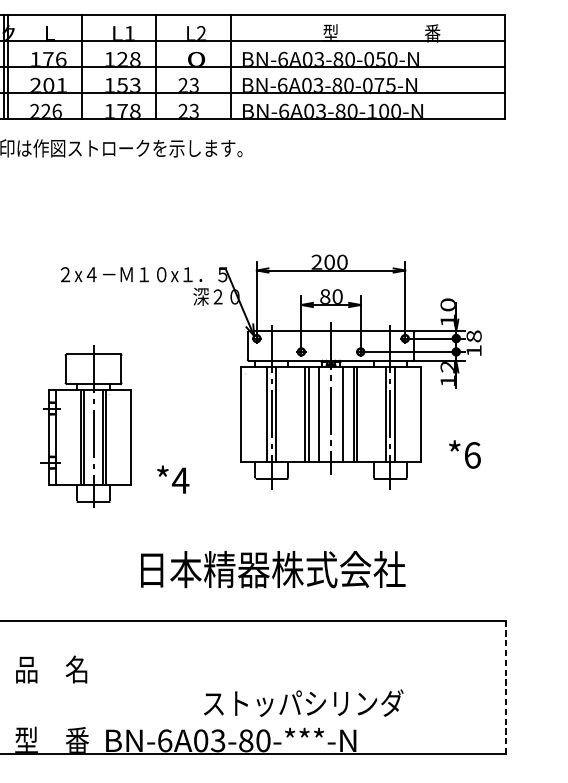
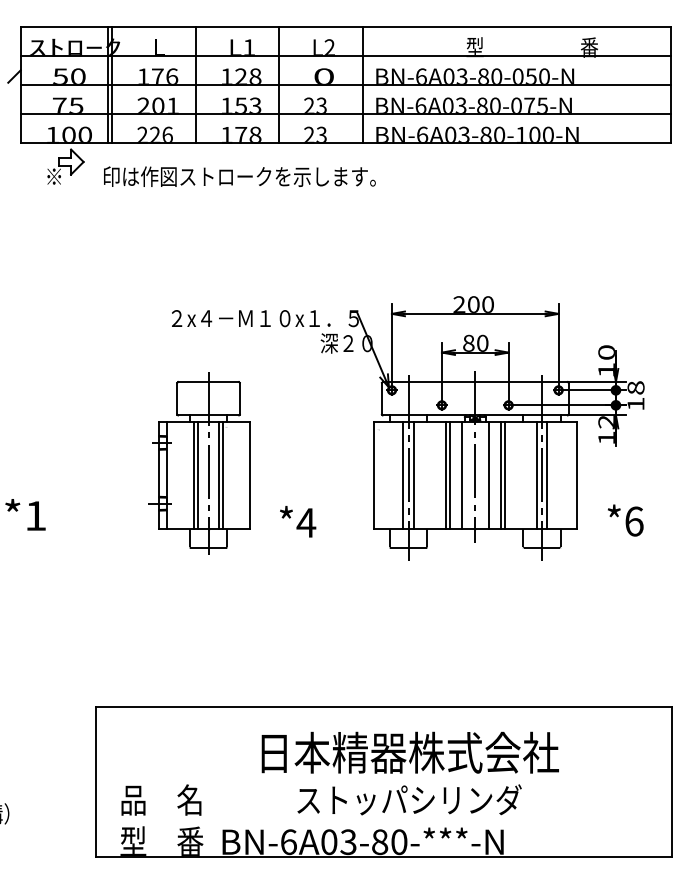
part: (85, 426) -> (199, 463), moved
text: (173, 479) -> (298, 521), moved
text: (272, 569) -> (409, 752), moved
text: (51, 669) -> (161, 799), moved
line: (506, 687) -> (672, 782), dashed -> solid
text: (303, 702) -> (409, 799), moved

